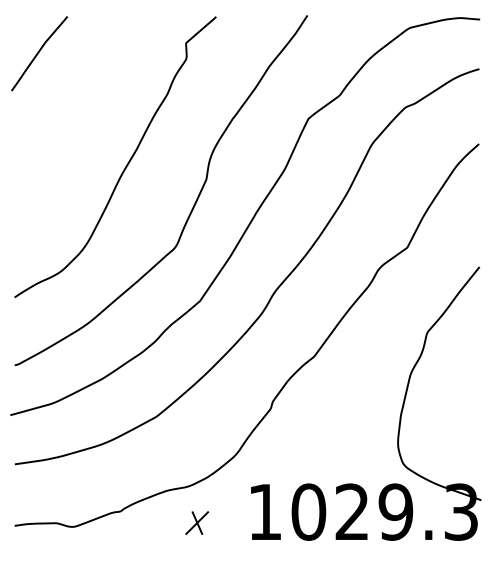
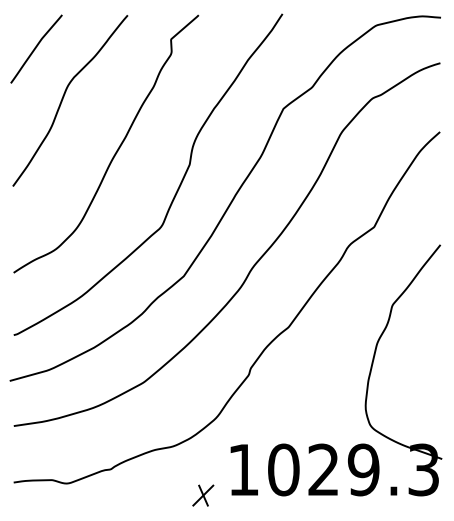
curve: (69, 106) -> (64, 97), added
part: (197, 522) -> (203, 495), moved

